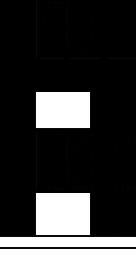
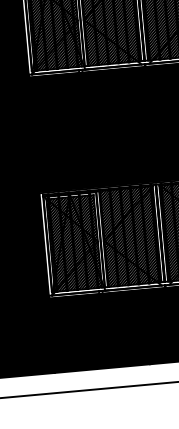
fill: (62, 109) -> (81, 155), added
fill: (62, 213) -> (97, 331), added

